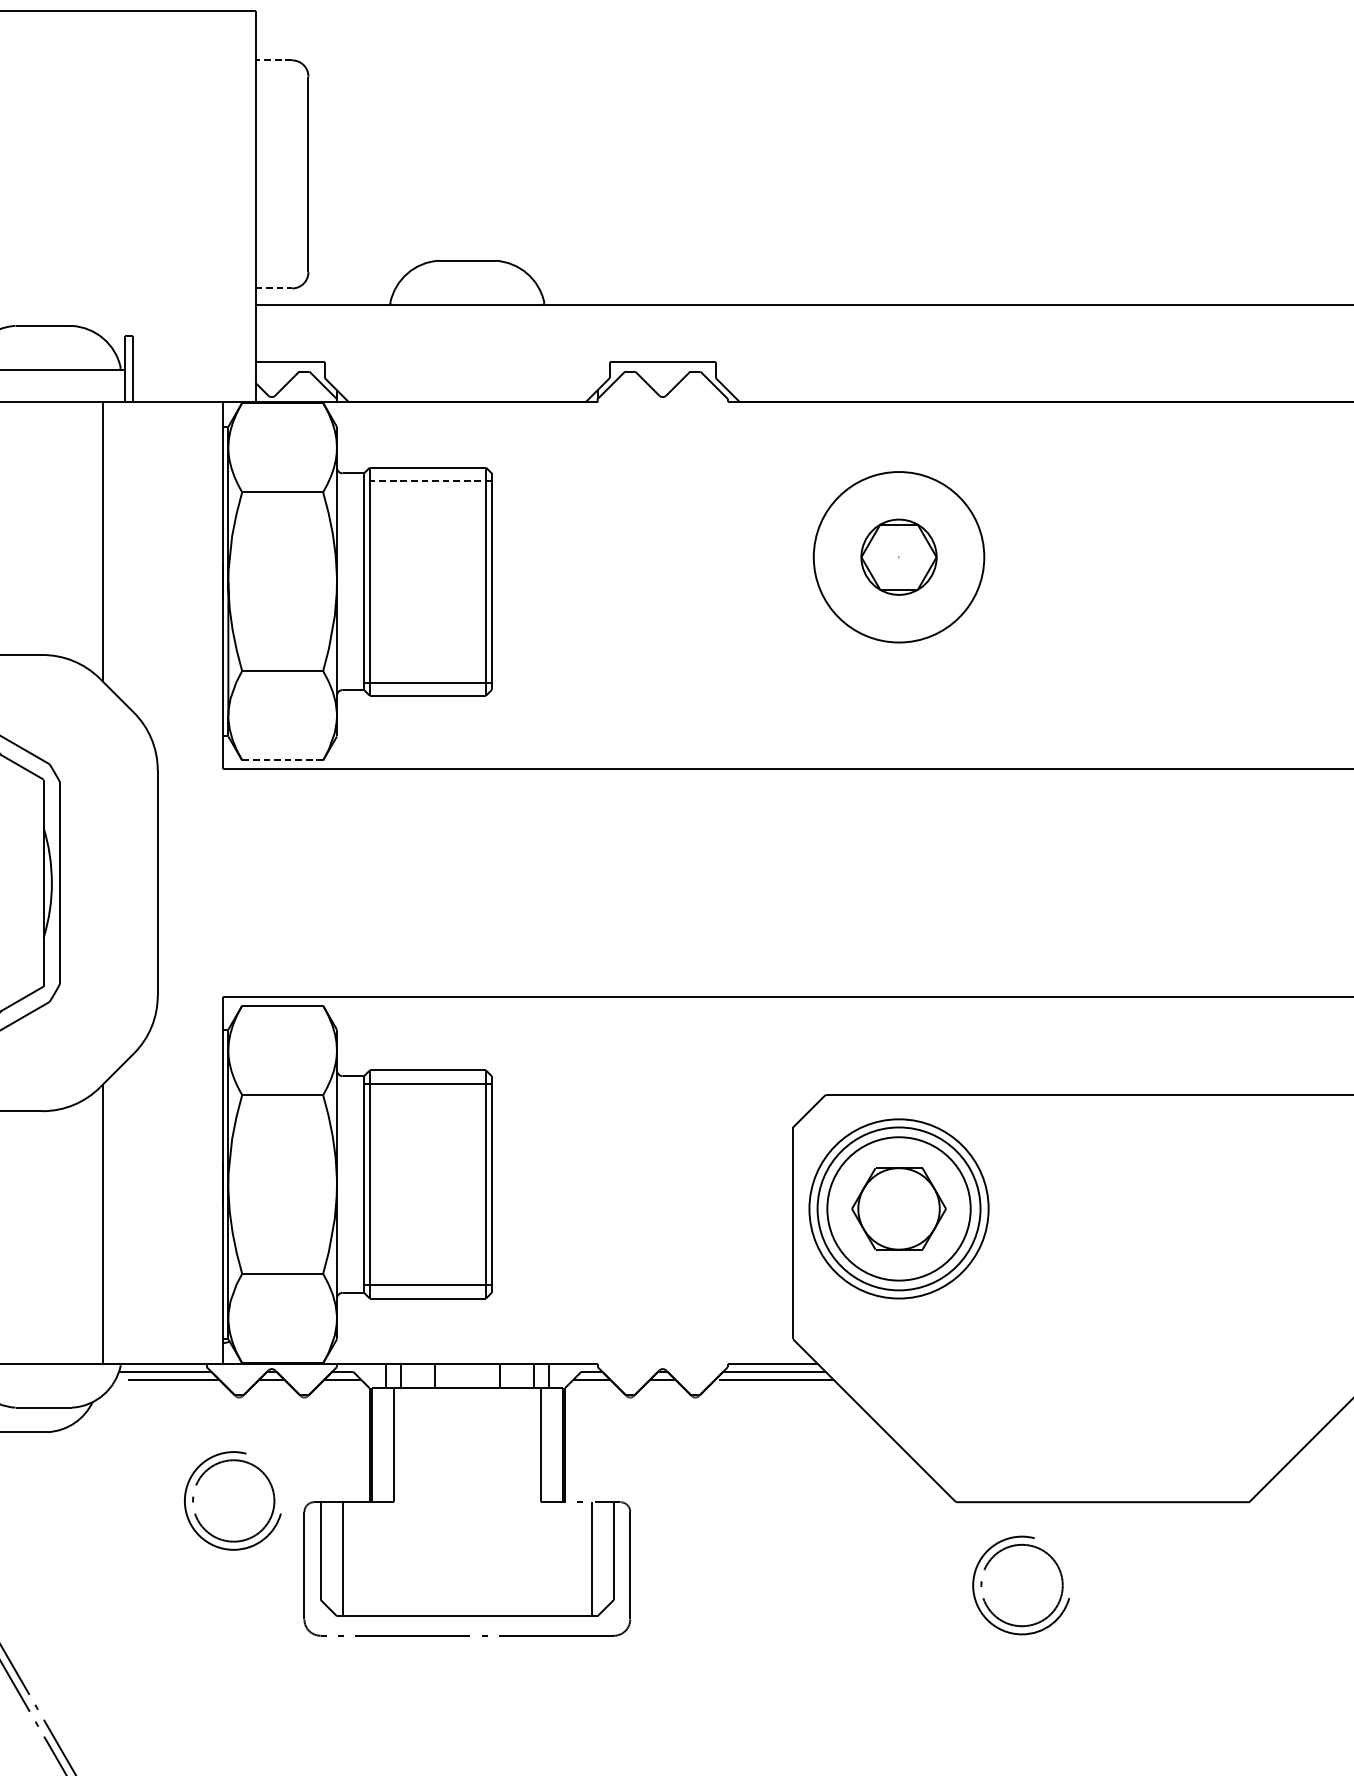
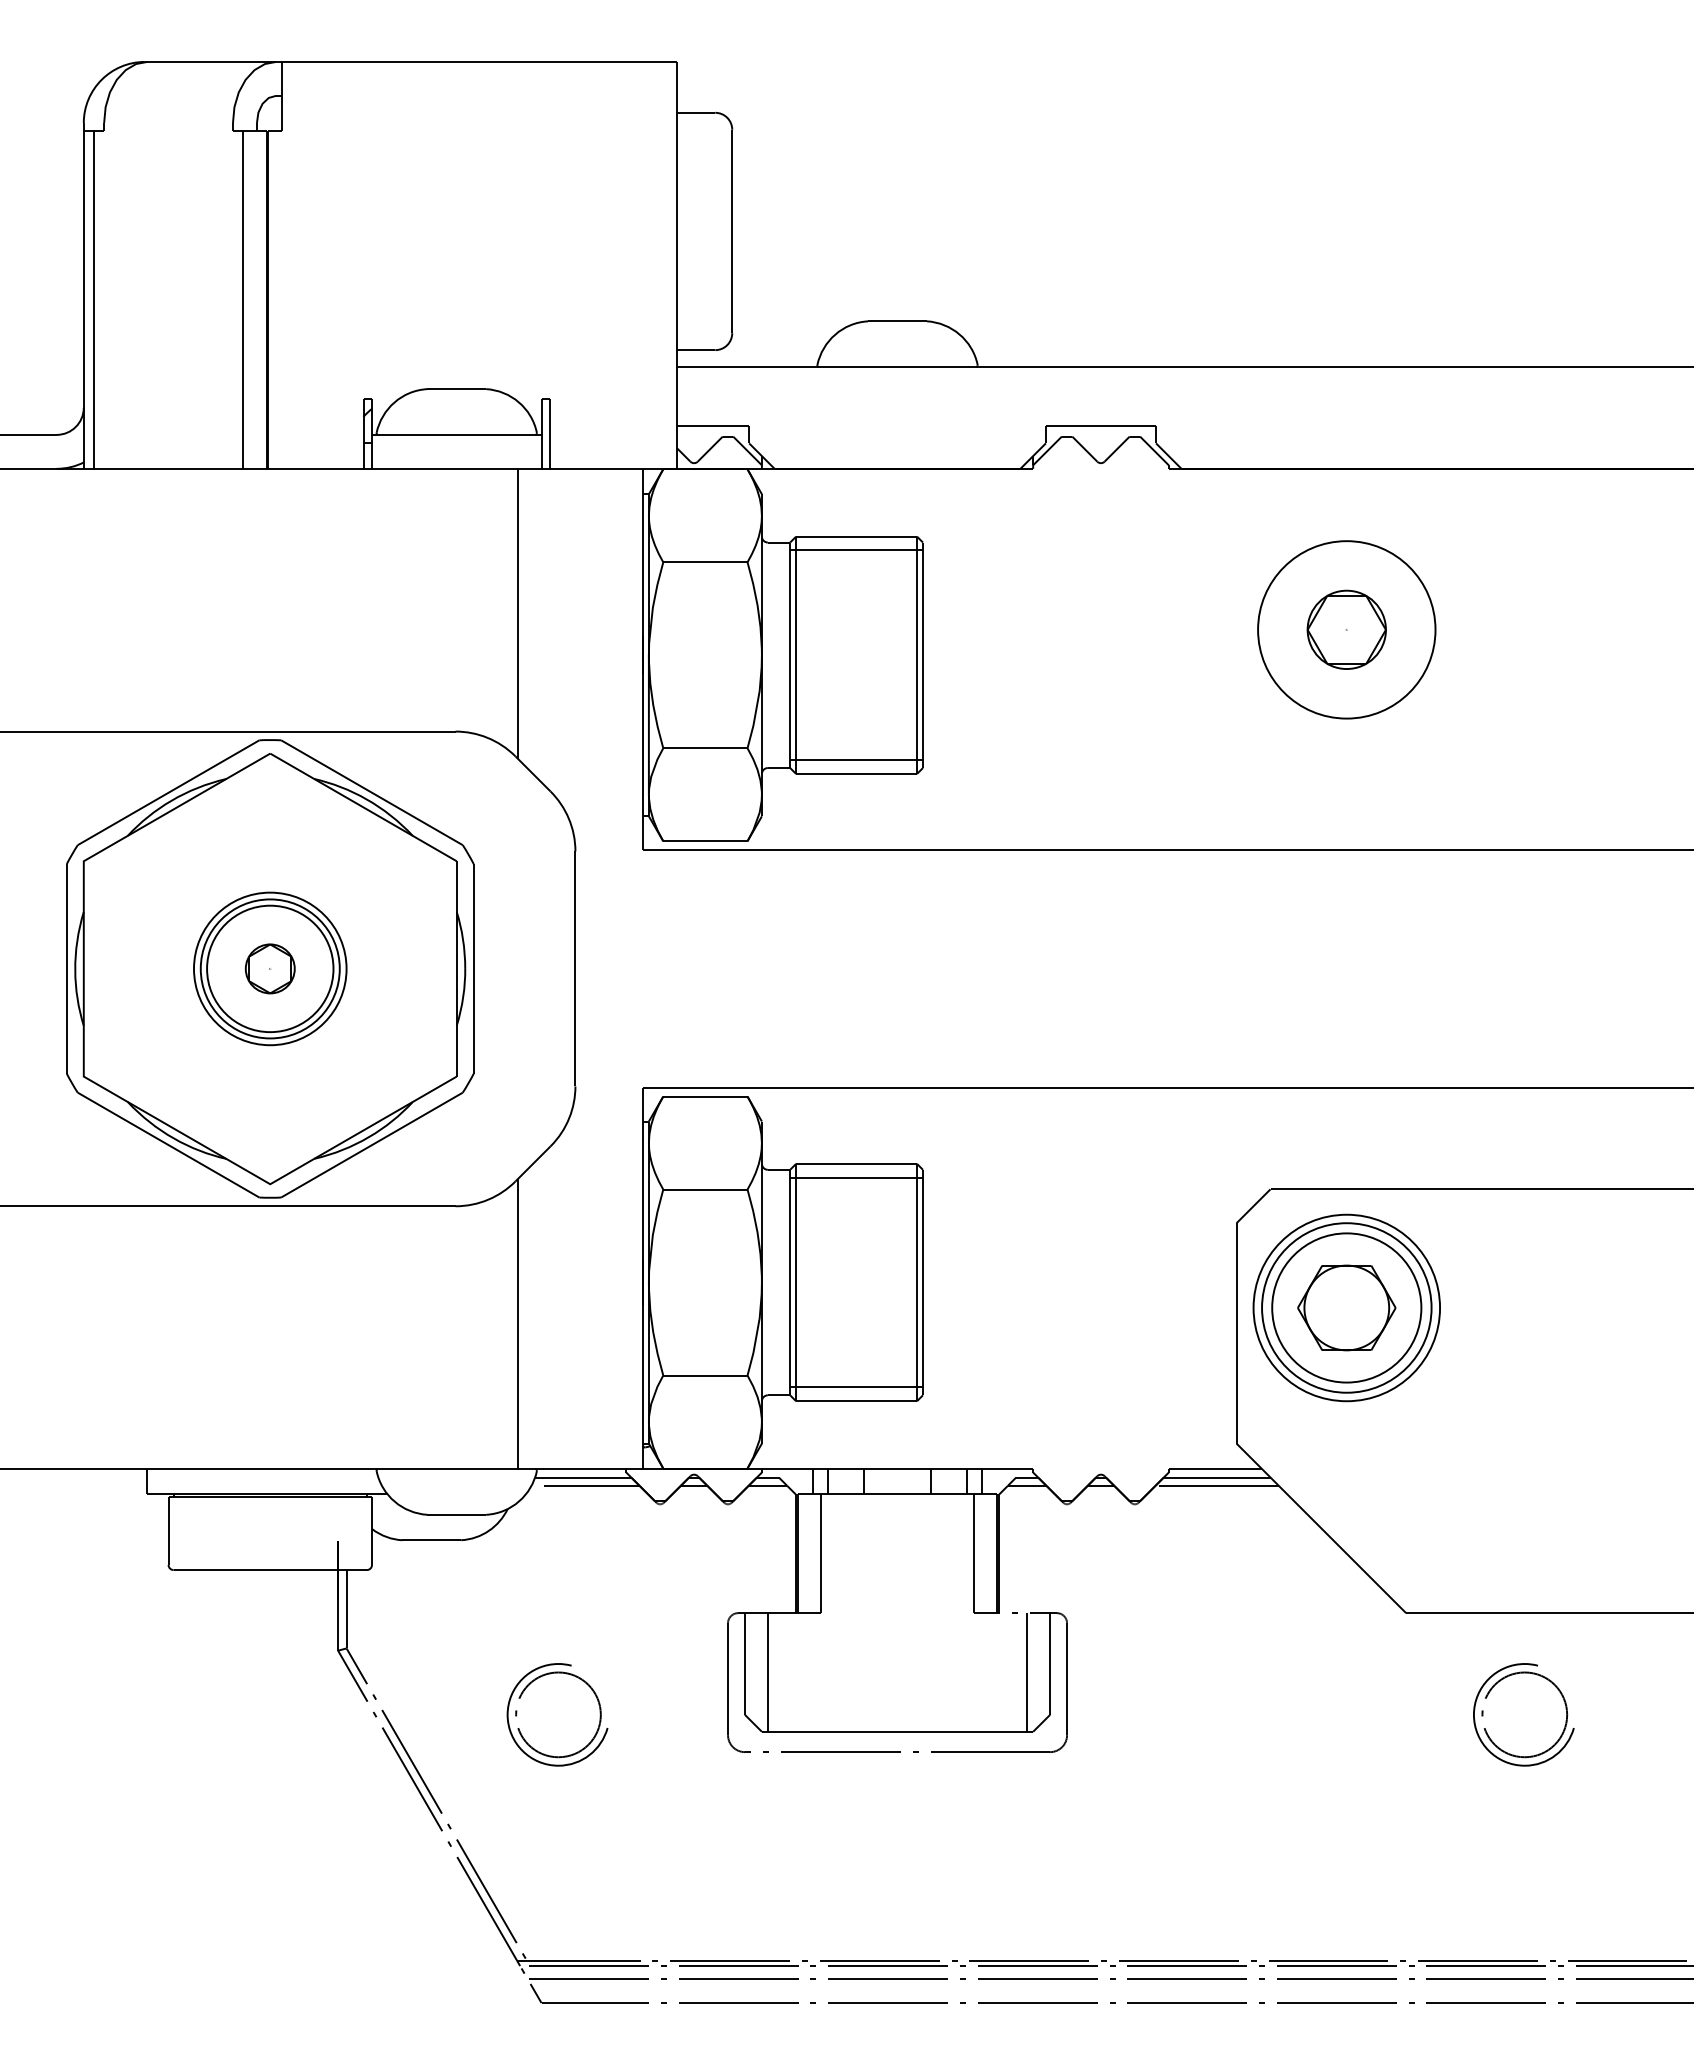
line: (273, 60) -> (695, 112), dashed -> solid
line: (274, 288) -> (696, 350), dashed -> solid
line: (427, 480) -> (856, 550), dashed -> solid
line: (281, 760) -> (704, 841), dashed -> solid
part: (202, 1477) -> (525, 1690), moved
part: (986, 1568) -> (1487, 1697), moved

